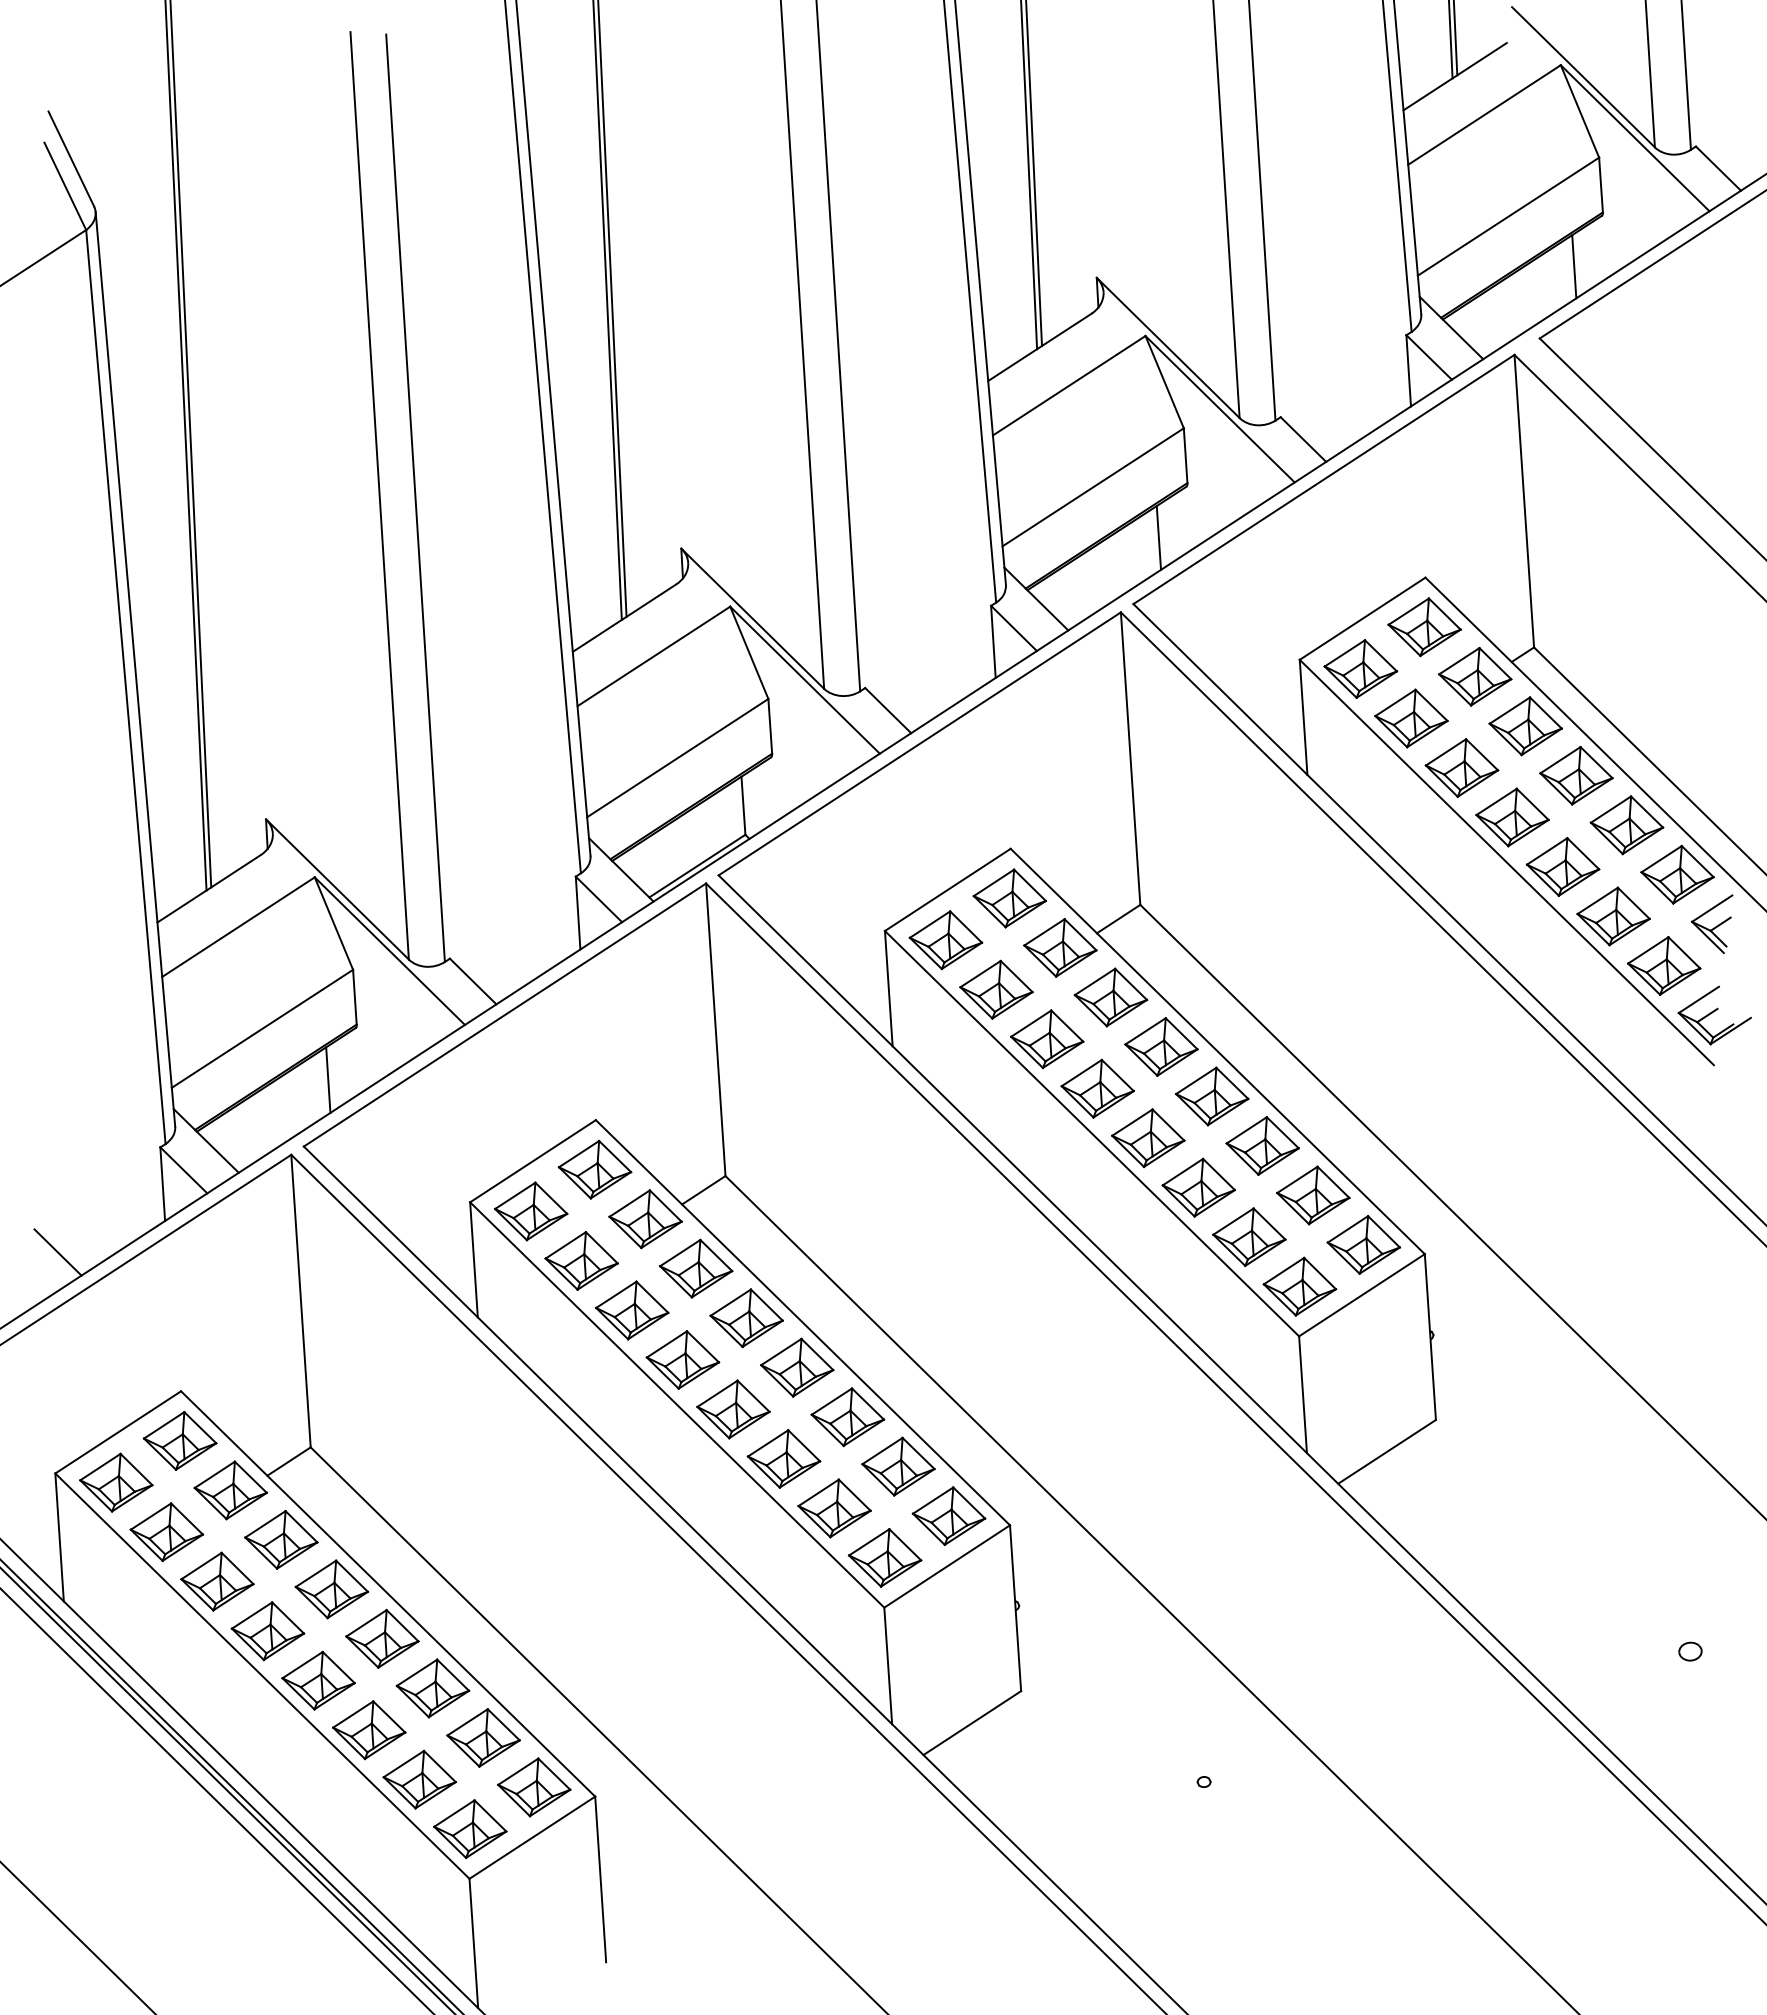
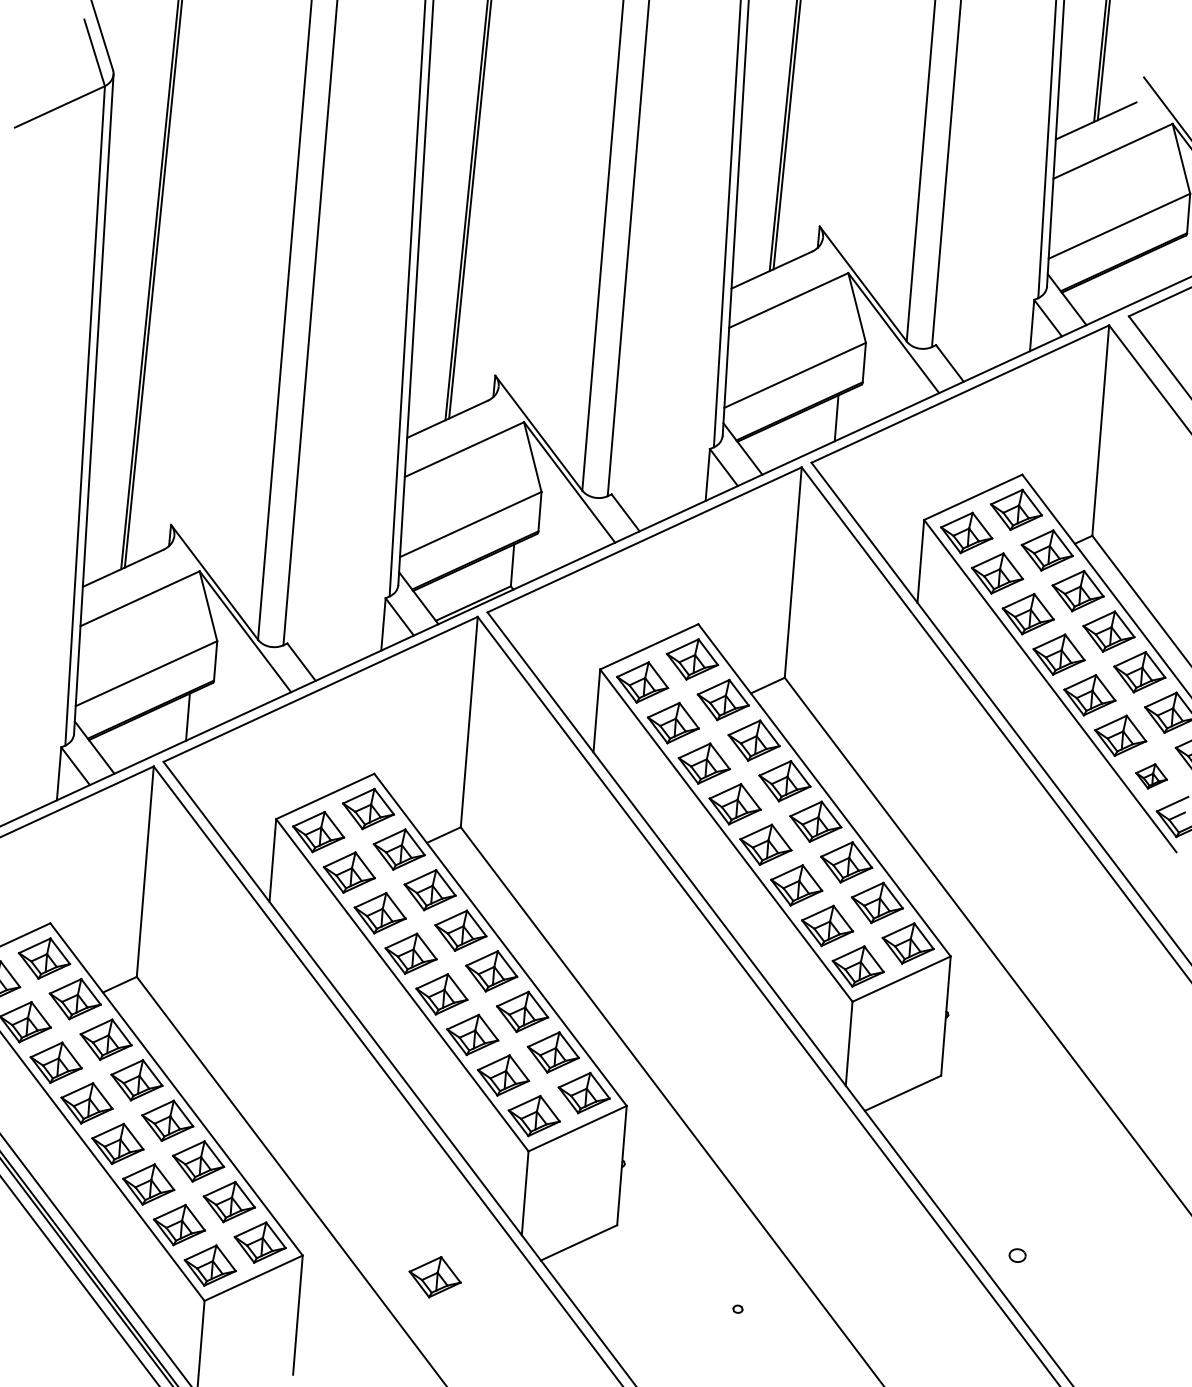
line: (1574, 266) -> (1161, 268), removed
part: (1664, 965) -> (1151, 776), size x0.6
part: (1690, 1651) -> (1017, 1255), moved
part: (781, 1799) -> (435, 1277), added

